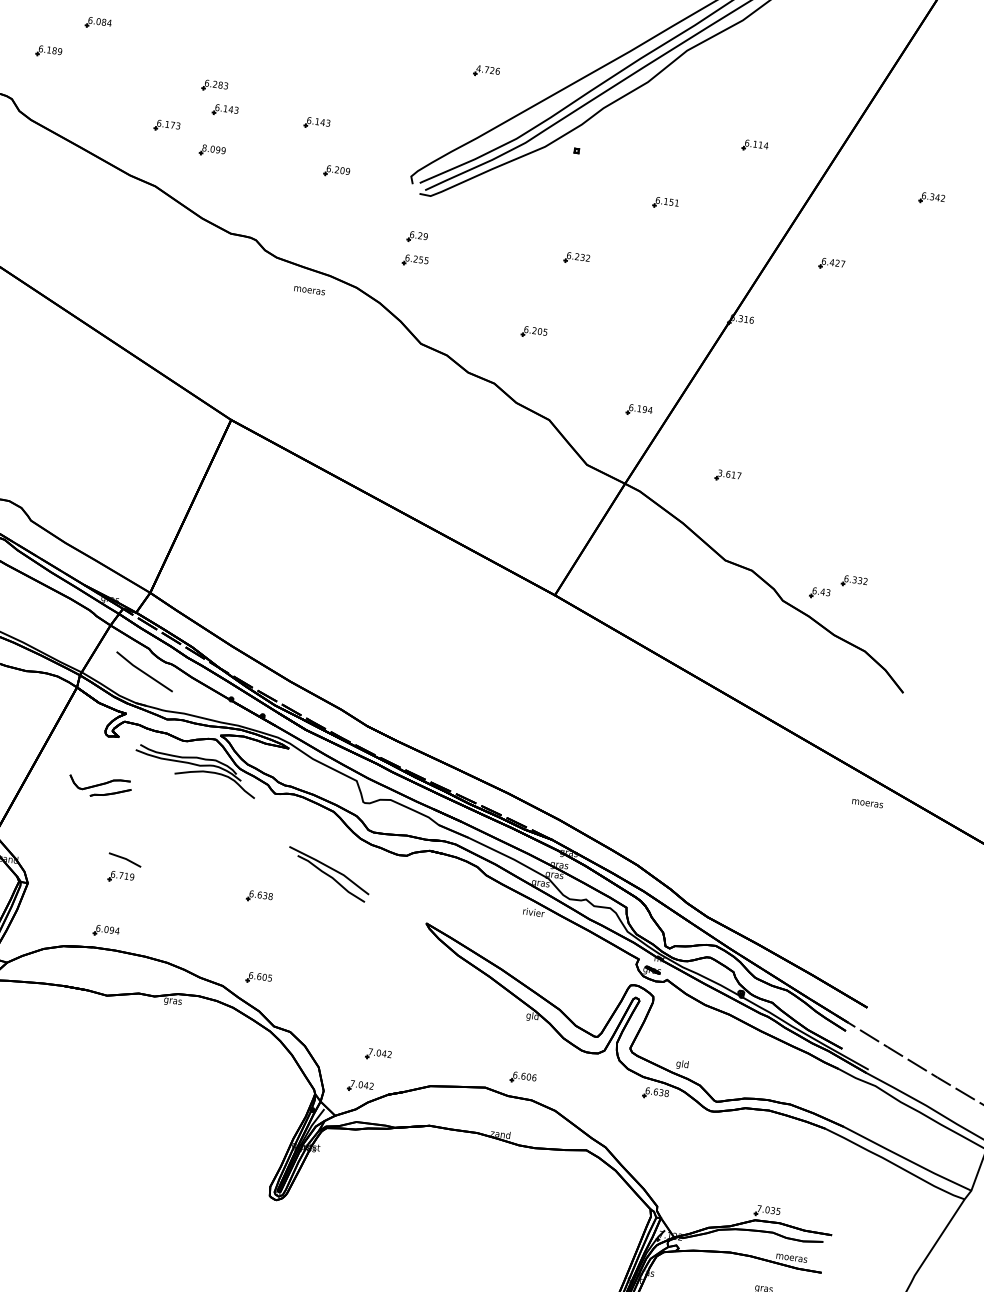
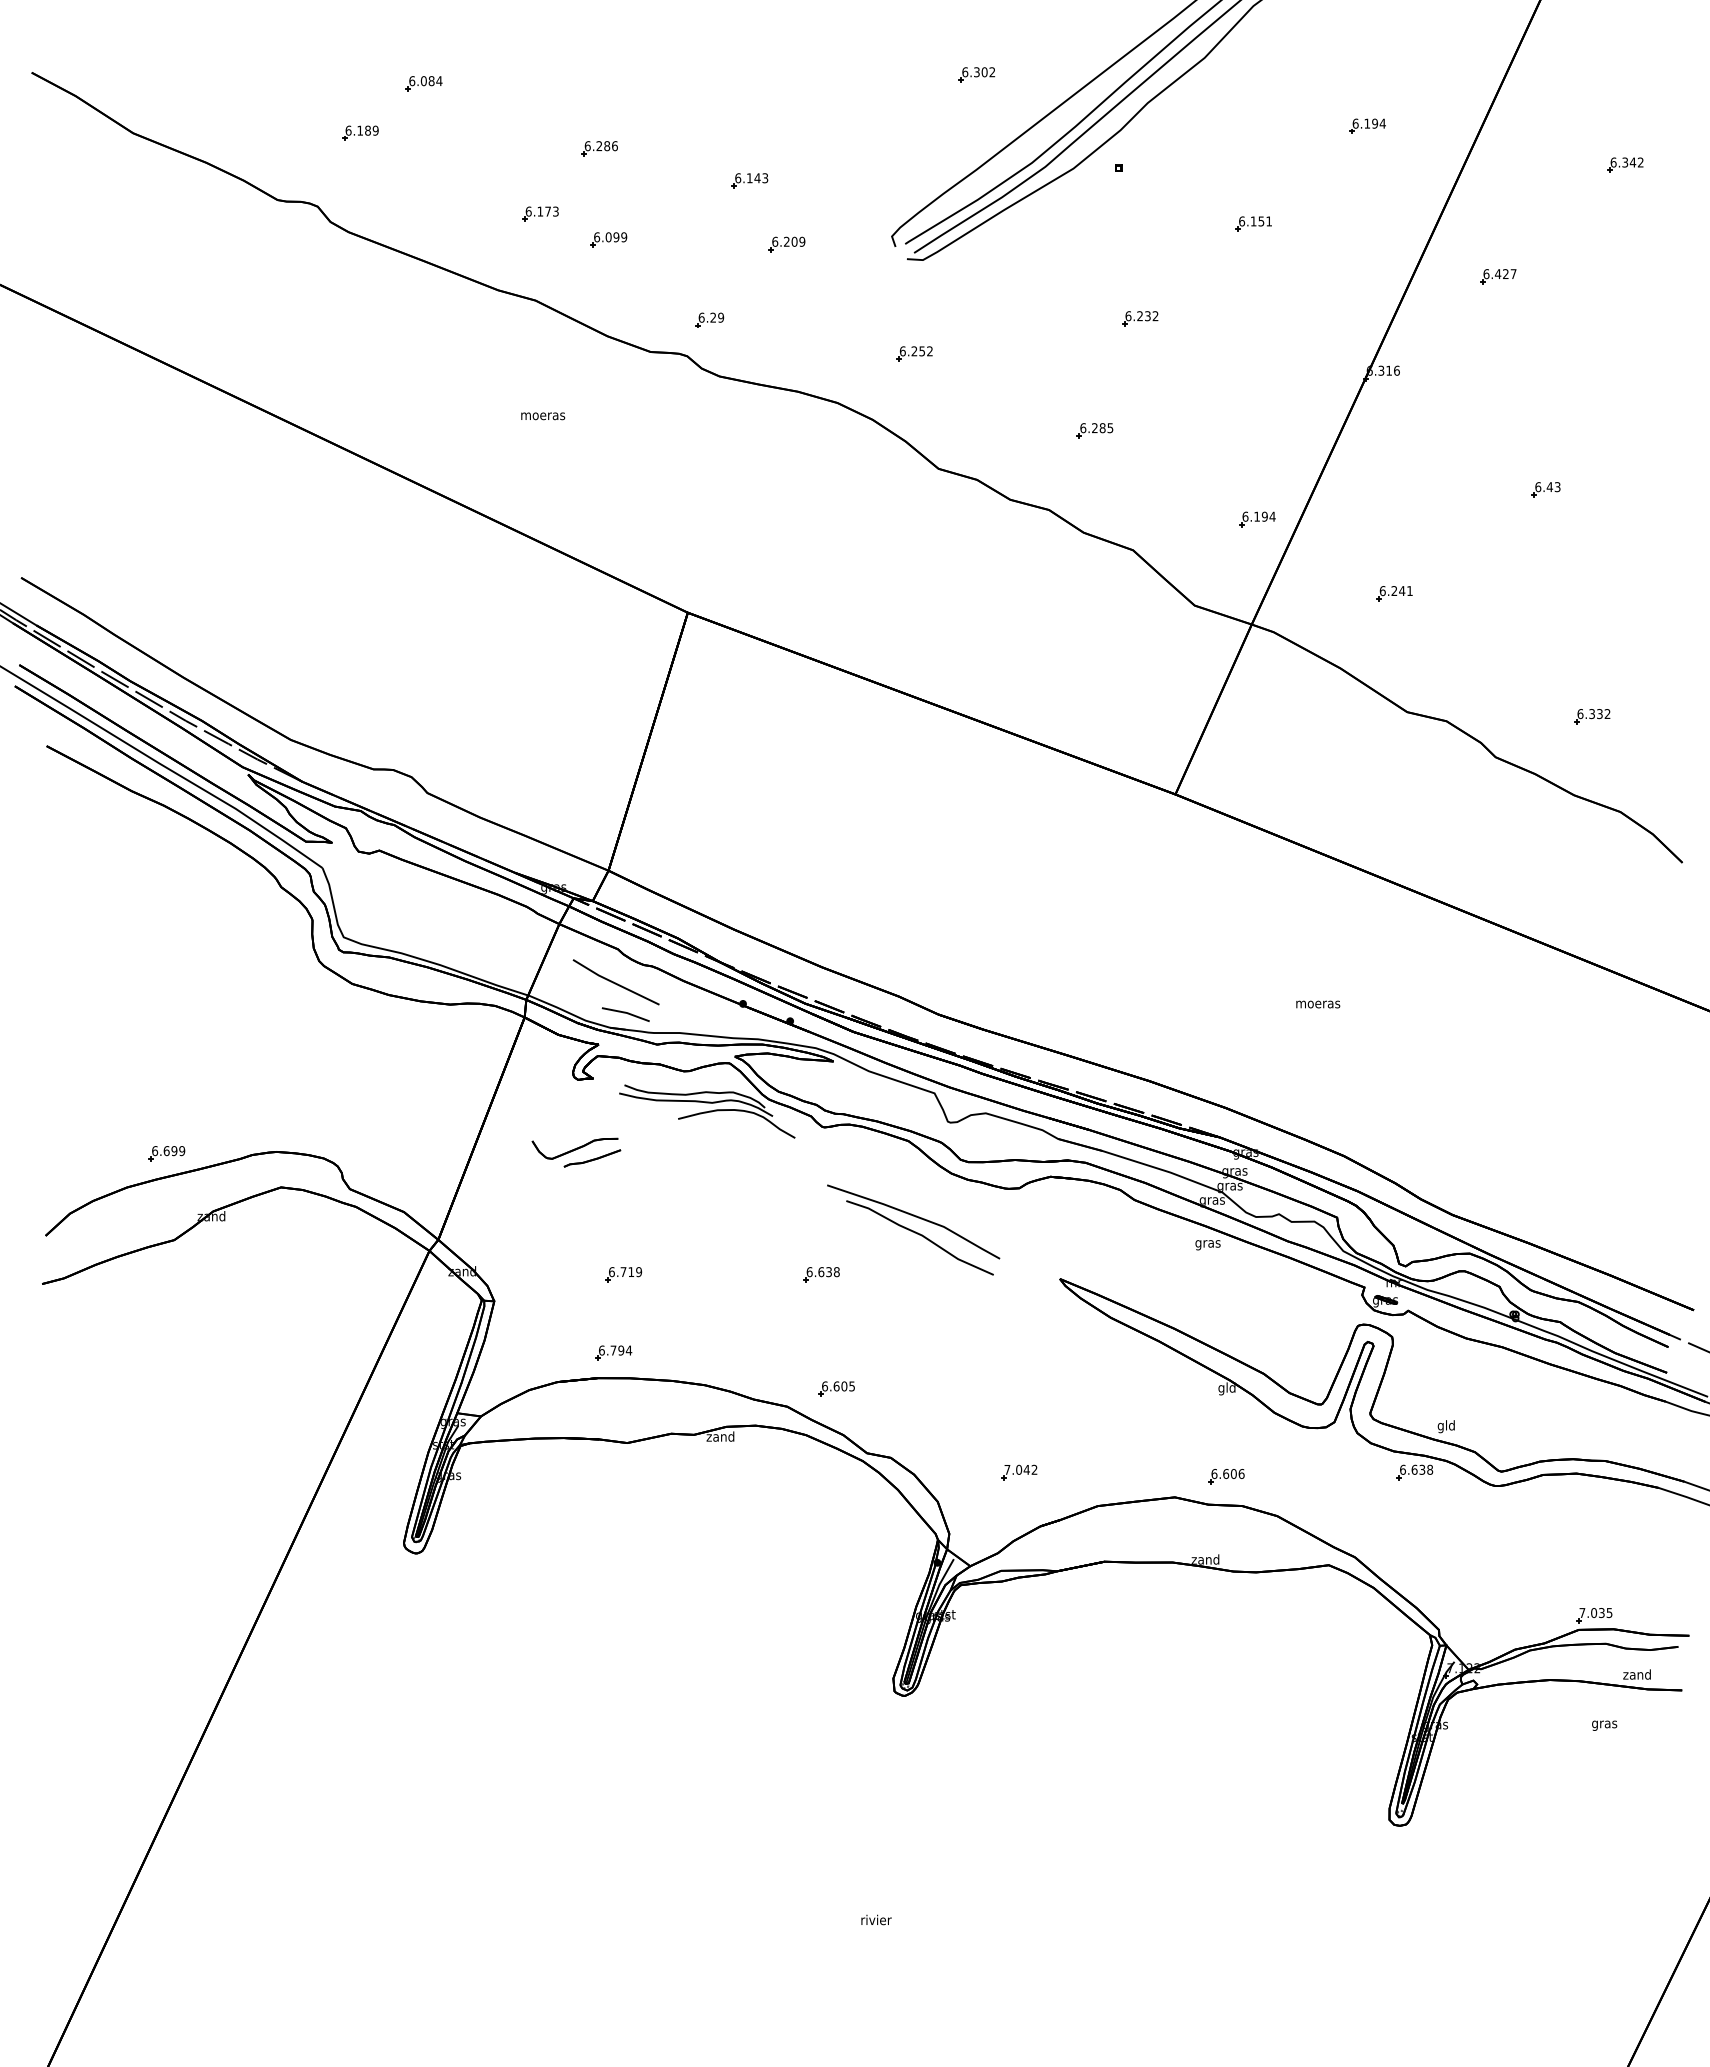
text: (488, 70) -> (978, 72), 4.726 -> 6.302
text: (225, 86) -> (614, 146), 6.283 -> 6.286
part: (225, 110) -> (618, 180), removed
text: (761, 144) -> (1375, 123), 6.114 -> 6.194
text: (204, 148) -> (597, 237), 8.099 -> 6.099
part: (417, 236) -> (709, 319), moved
text: (426, 260) -> (929, 351), 6.255 -> 6.252
text: (309, 290) -> (543, 416), moved
text: (539, 331) -> (1102, 427), 6.205 -> 6.285
text: (729, 474) -> (1395, 591), 3.617 -> 6.241
part: (819, 593) -> (1545, 489), moved
text: (867, 803) -> (1318, 1004), moved
line: (124, 859) -> (625, 1013), moved
part: (328, 874) -> (913, 1229), size x1.43
text: (533, 913) -> (1208, 1243), rivier -> gras
text: (106, 929) -> (613, 1350), 6.094 -> 6.794
text: (172, 1000) -> (720, 1437), gras -> zand
part: (360, 1086) -> (1000, 1520), removed
text: (791, 1257) -> (1637, 1674), moeras -> zand

